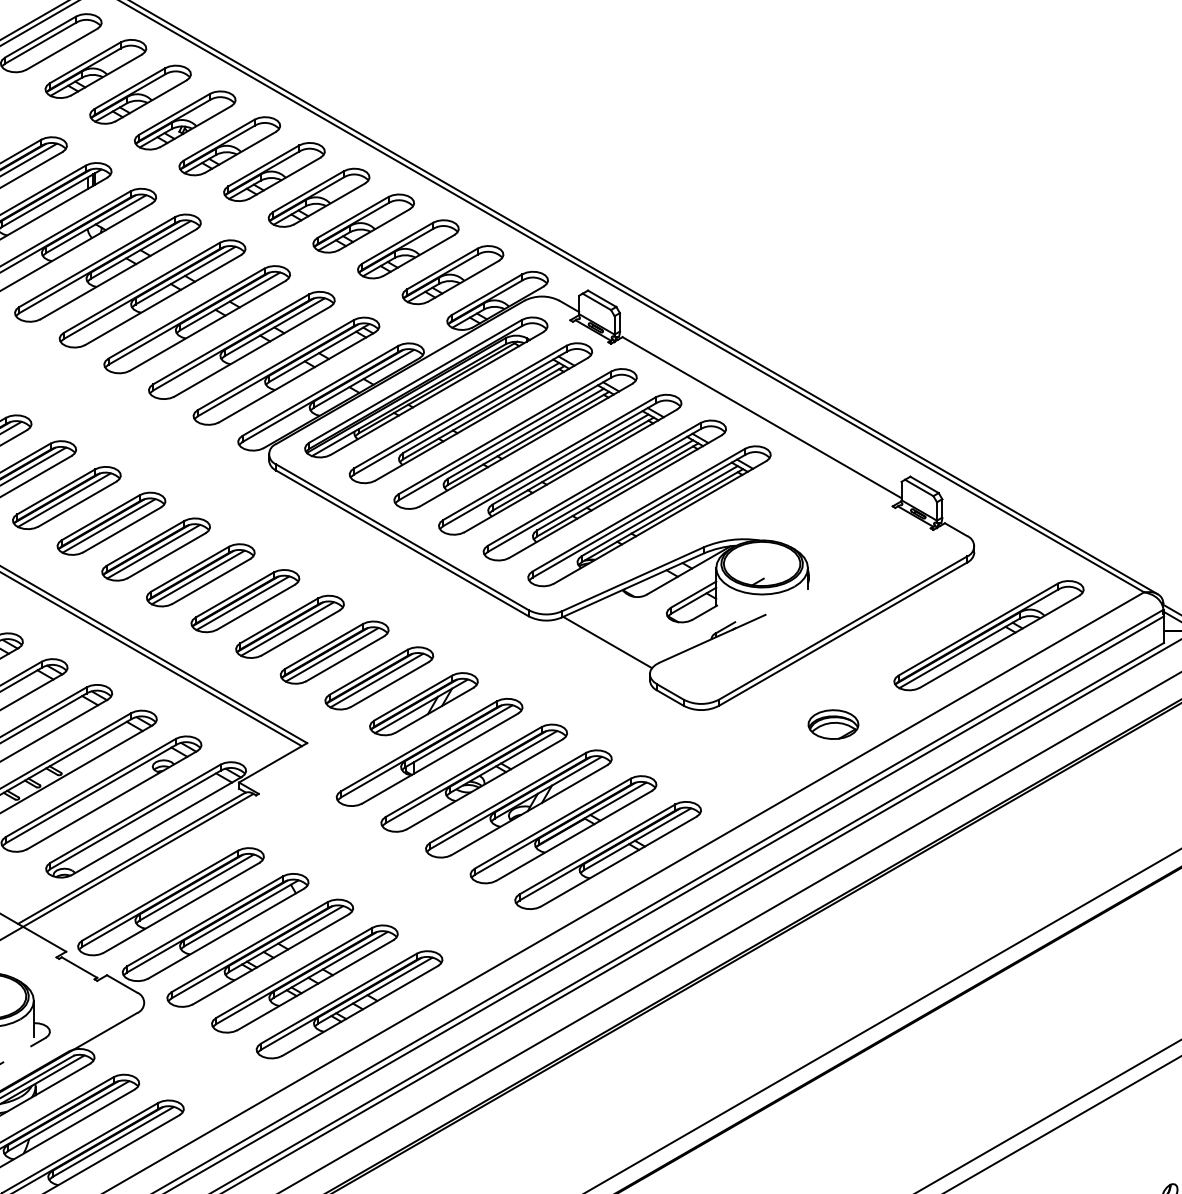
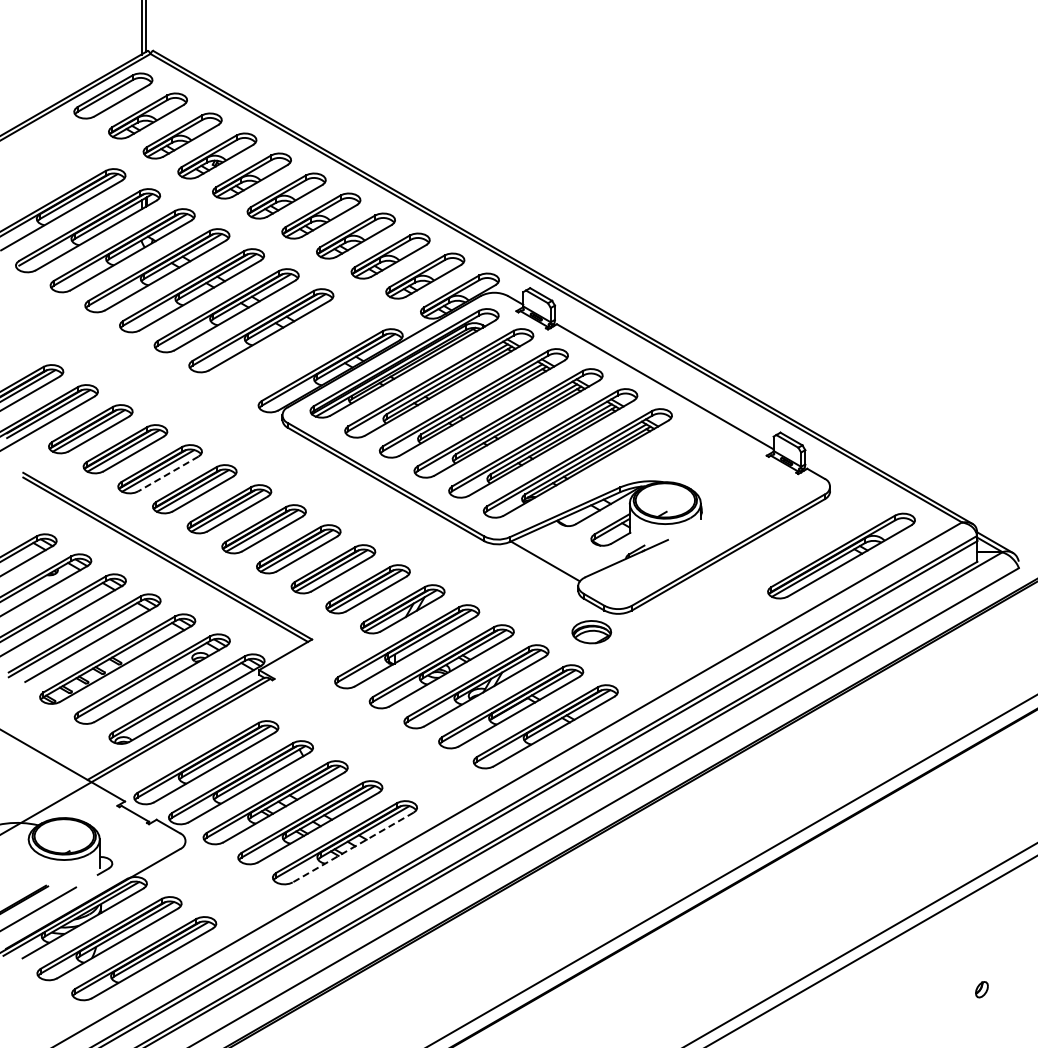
part: (285, 370) -> (295, 350), removed
line: (122, 530) -> (168, 474), solid -> dashed
part: (833, 725) -> (591, 632), moved
line: (360, 1010) -> (353, 847), solid -> dashed

